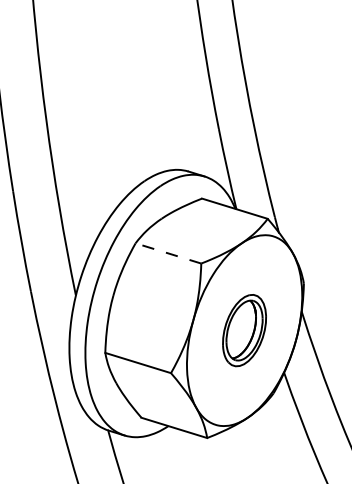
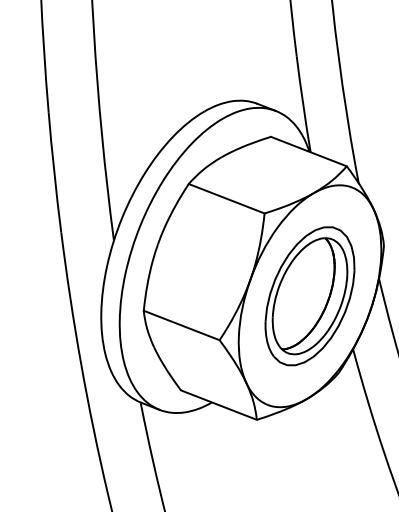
line: (167, 253) -> (225, 198), dashed -> solid
part: (244, 330) -> (309, 296), size x1.67

